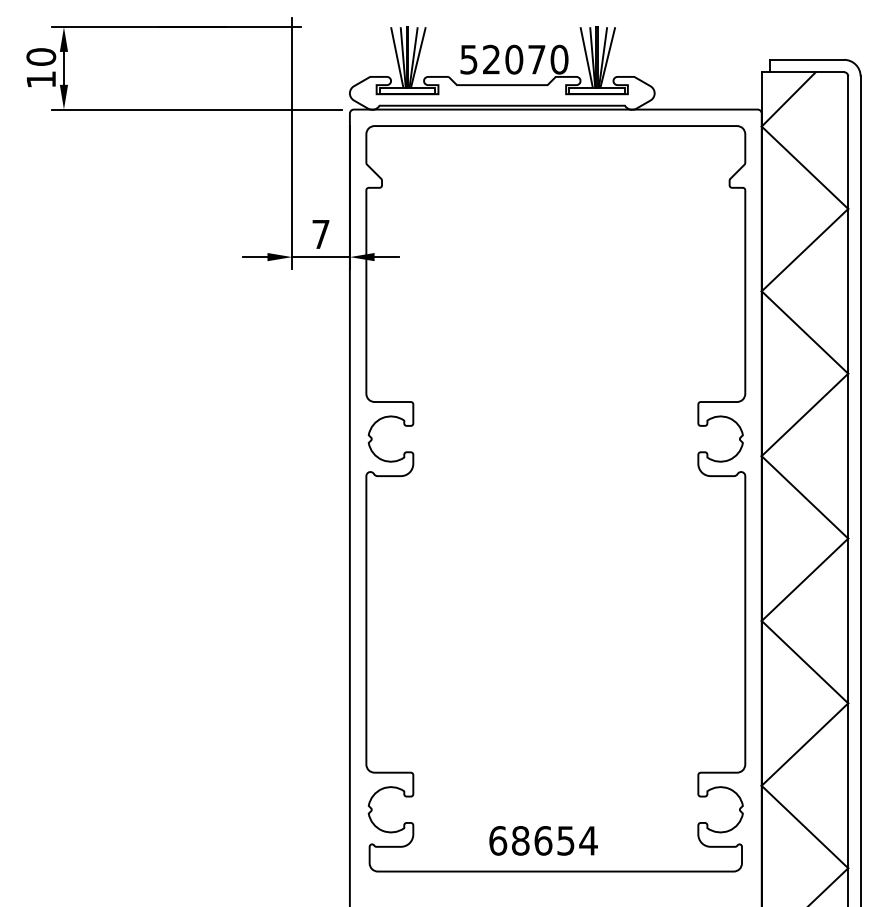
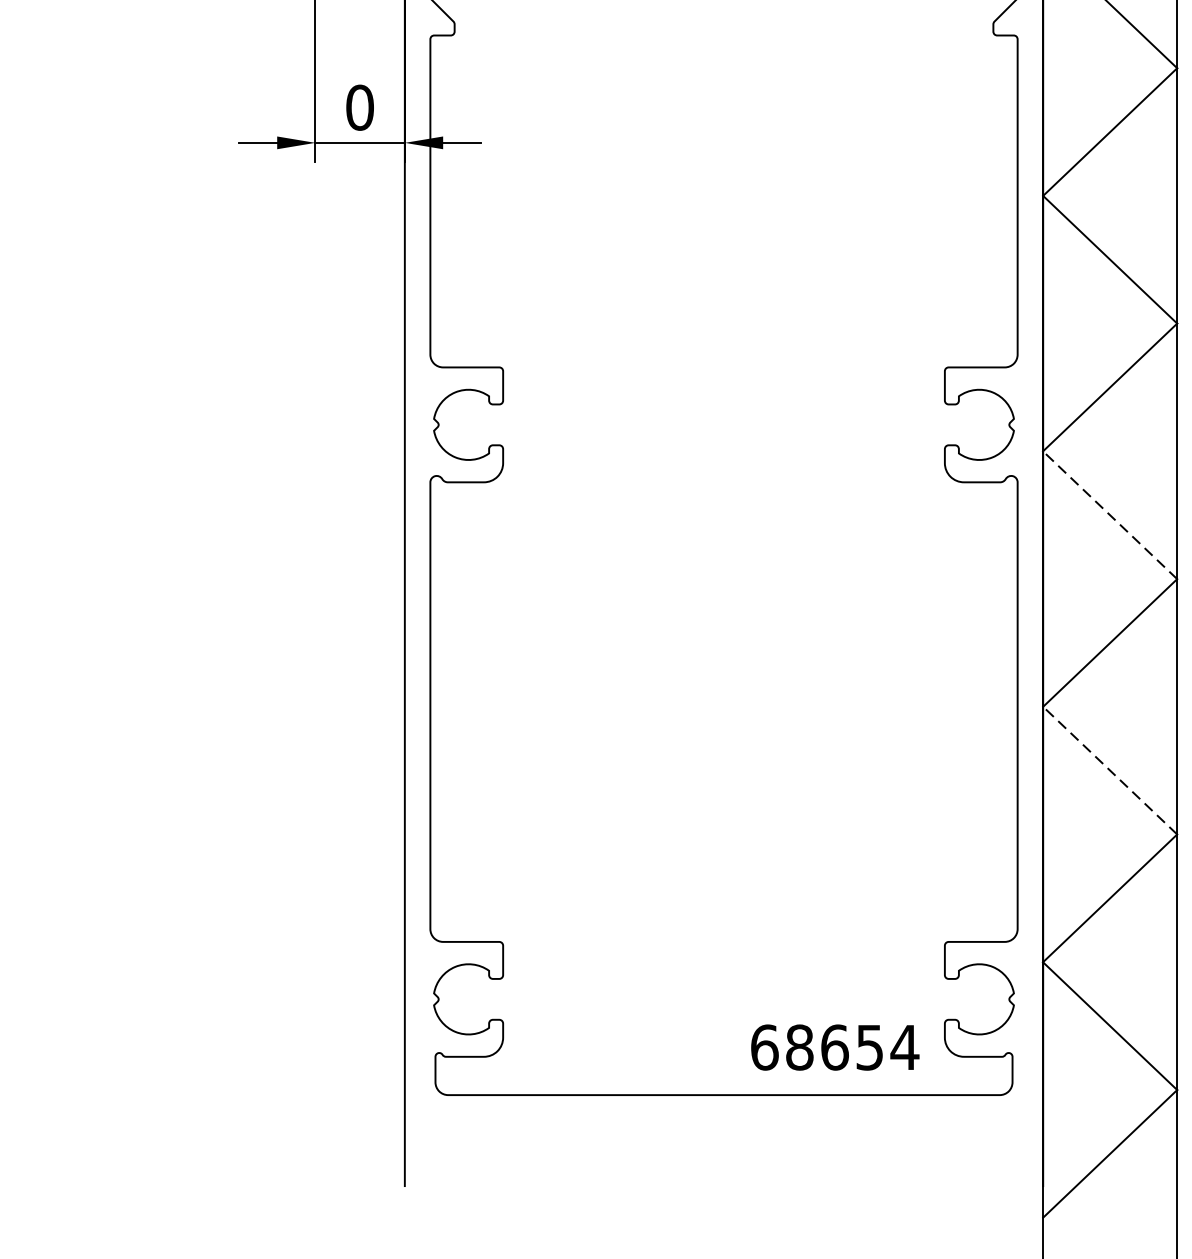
text: (320, 234) -> (359, 107), 7 -> 0
line: (804, 497) -> (1109, 515), solid -> dashed
line: (805, 662) -> (1110, 771), solid -> dashed
text: (543, 840) -> (835, 1047), moved

